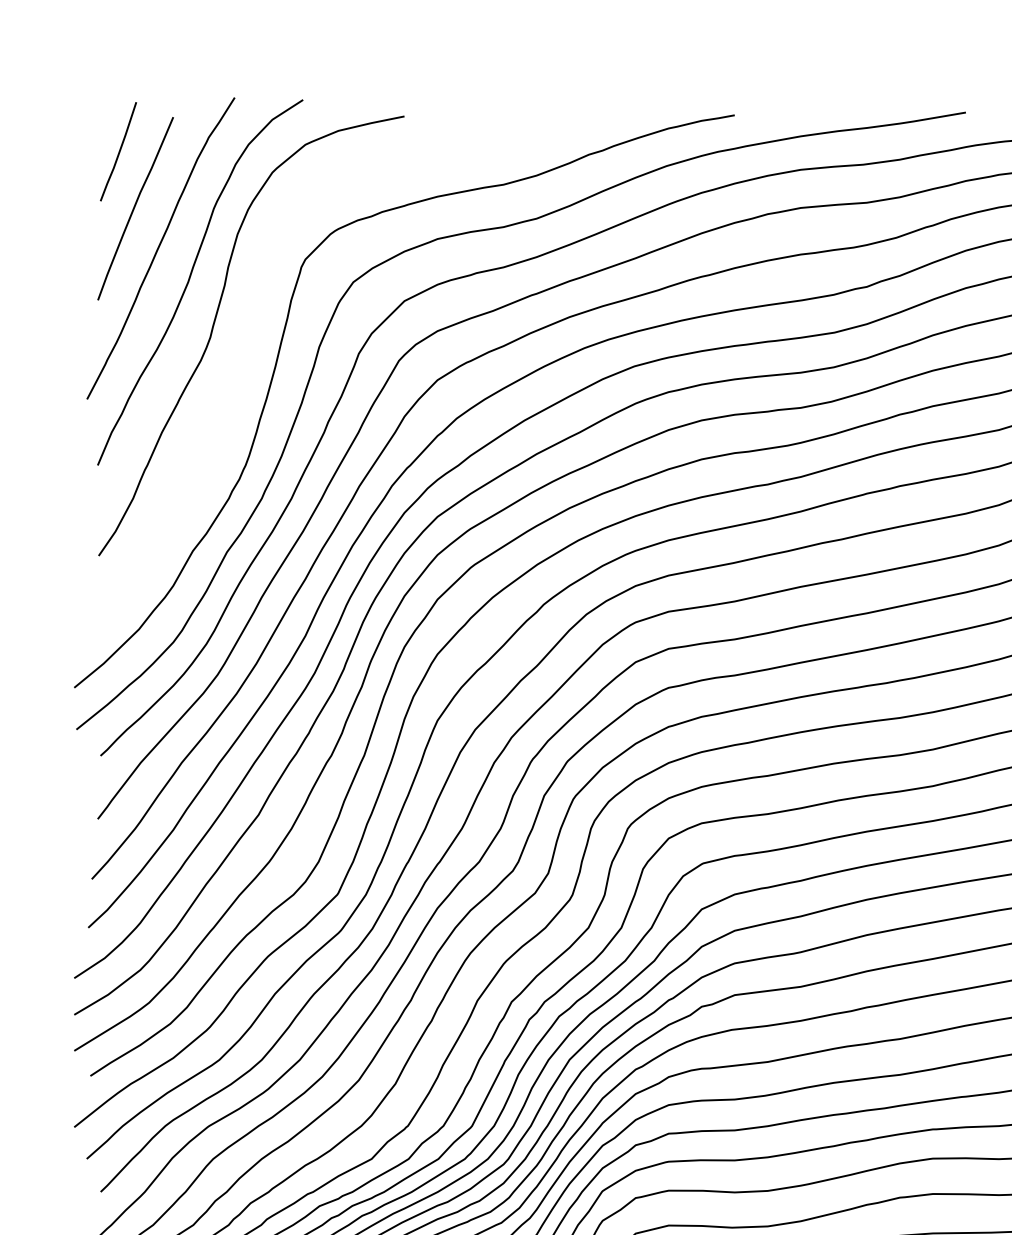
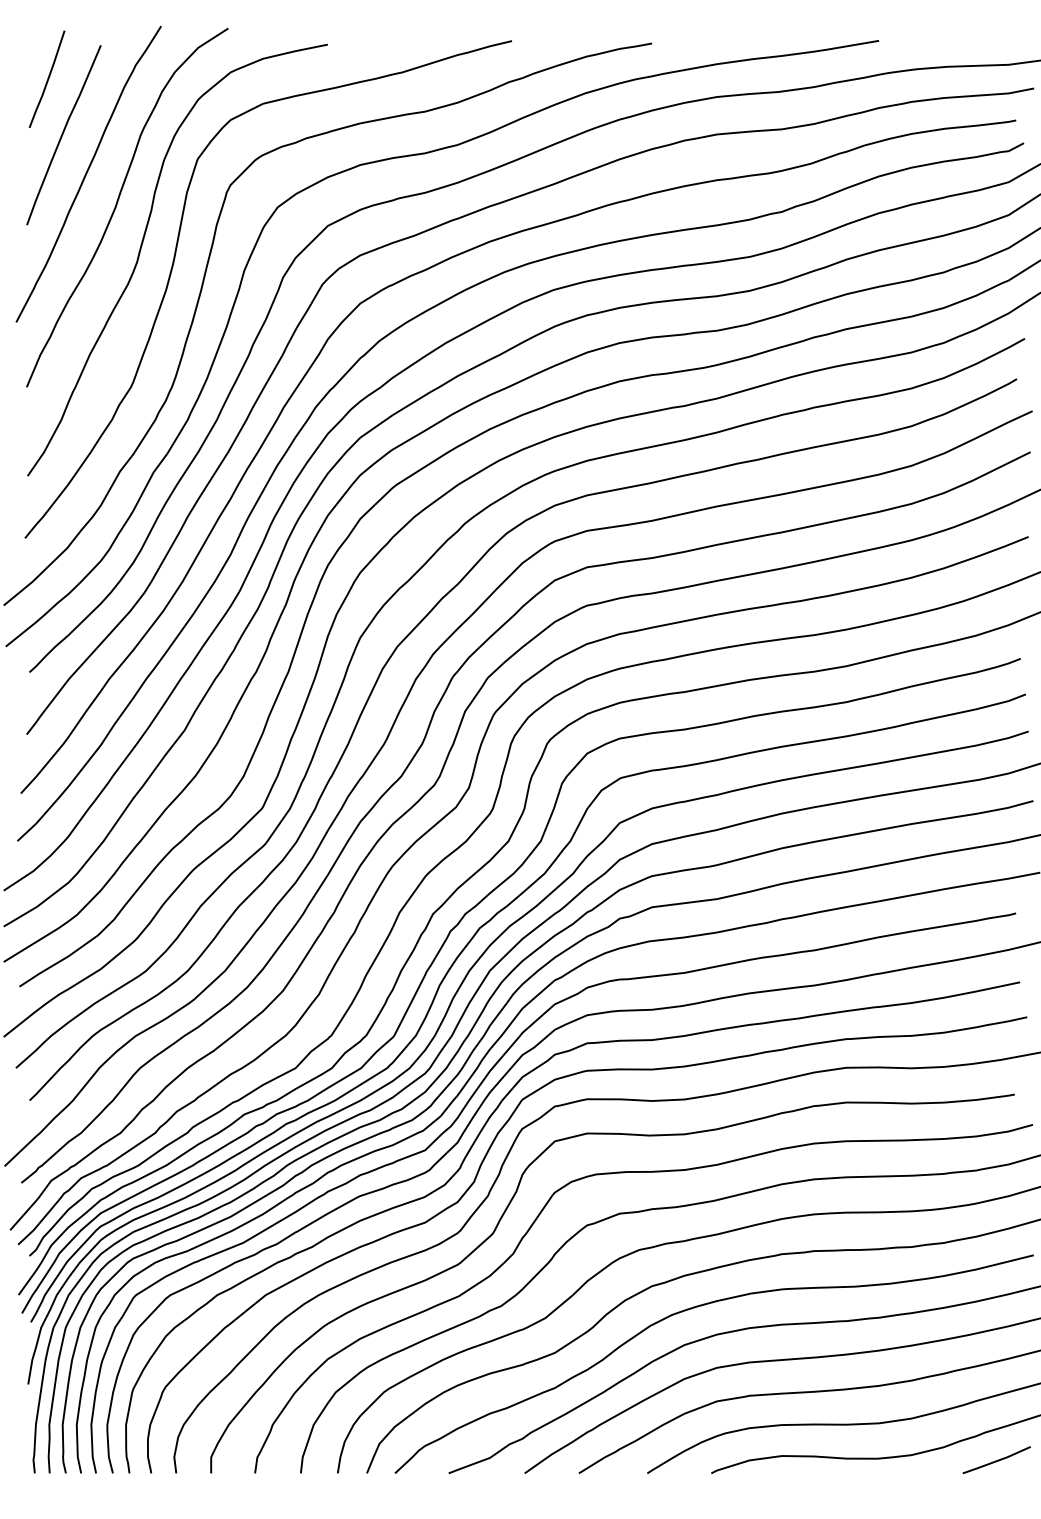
curve: (247, 343) -> (173, 267), added

